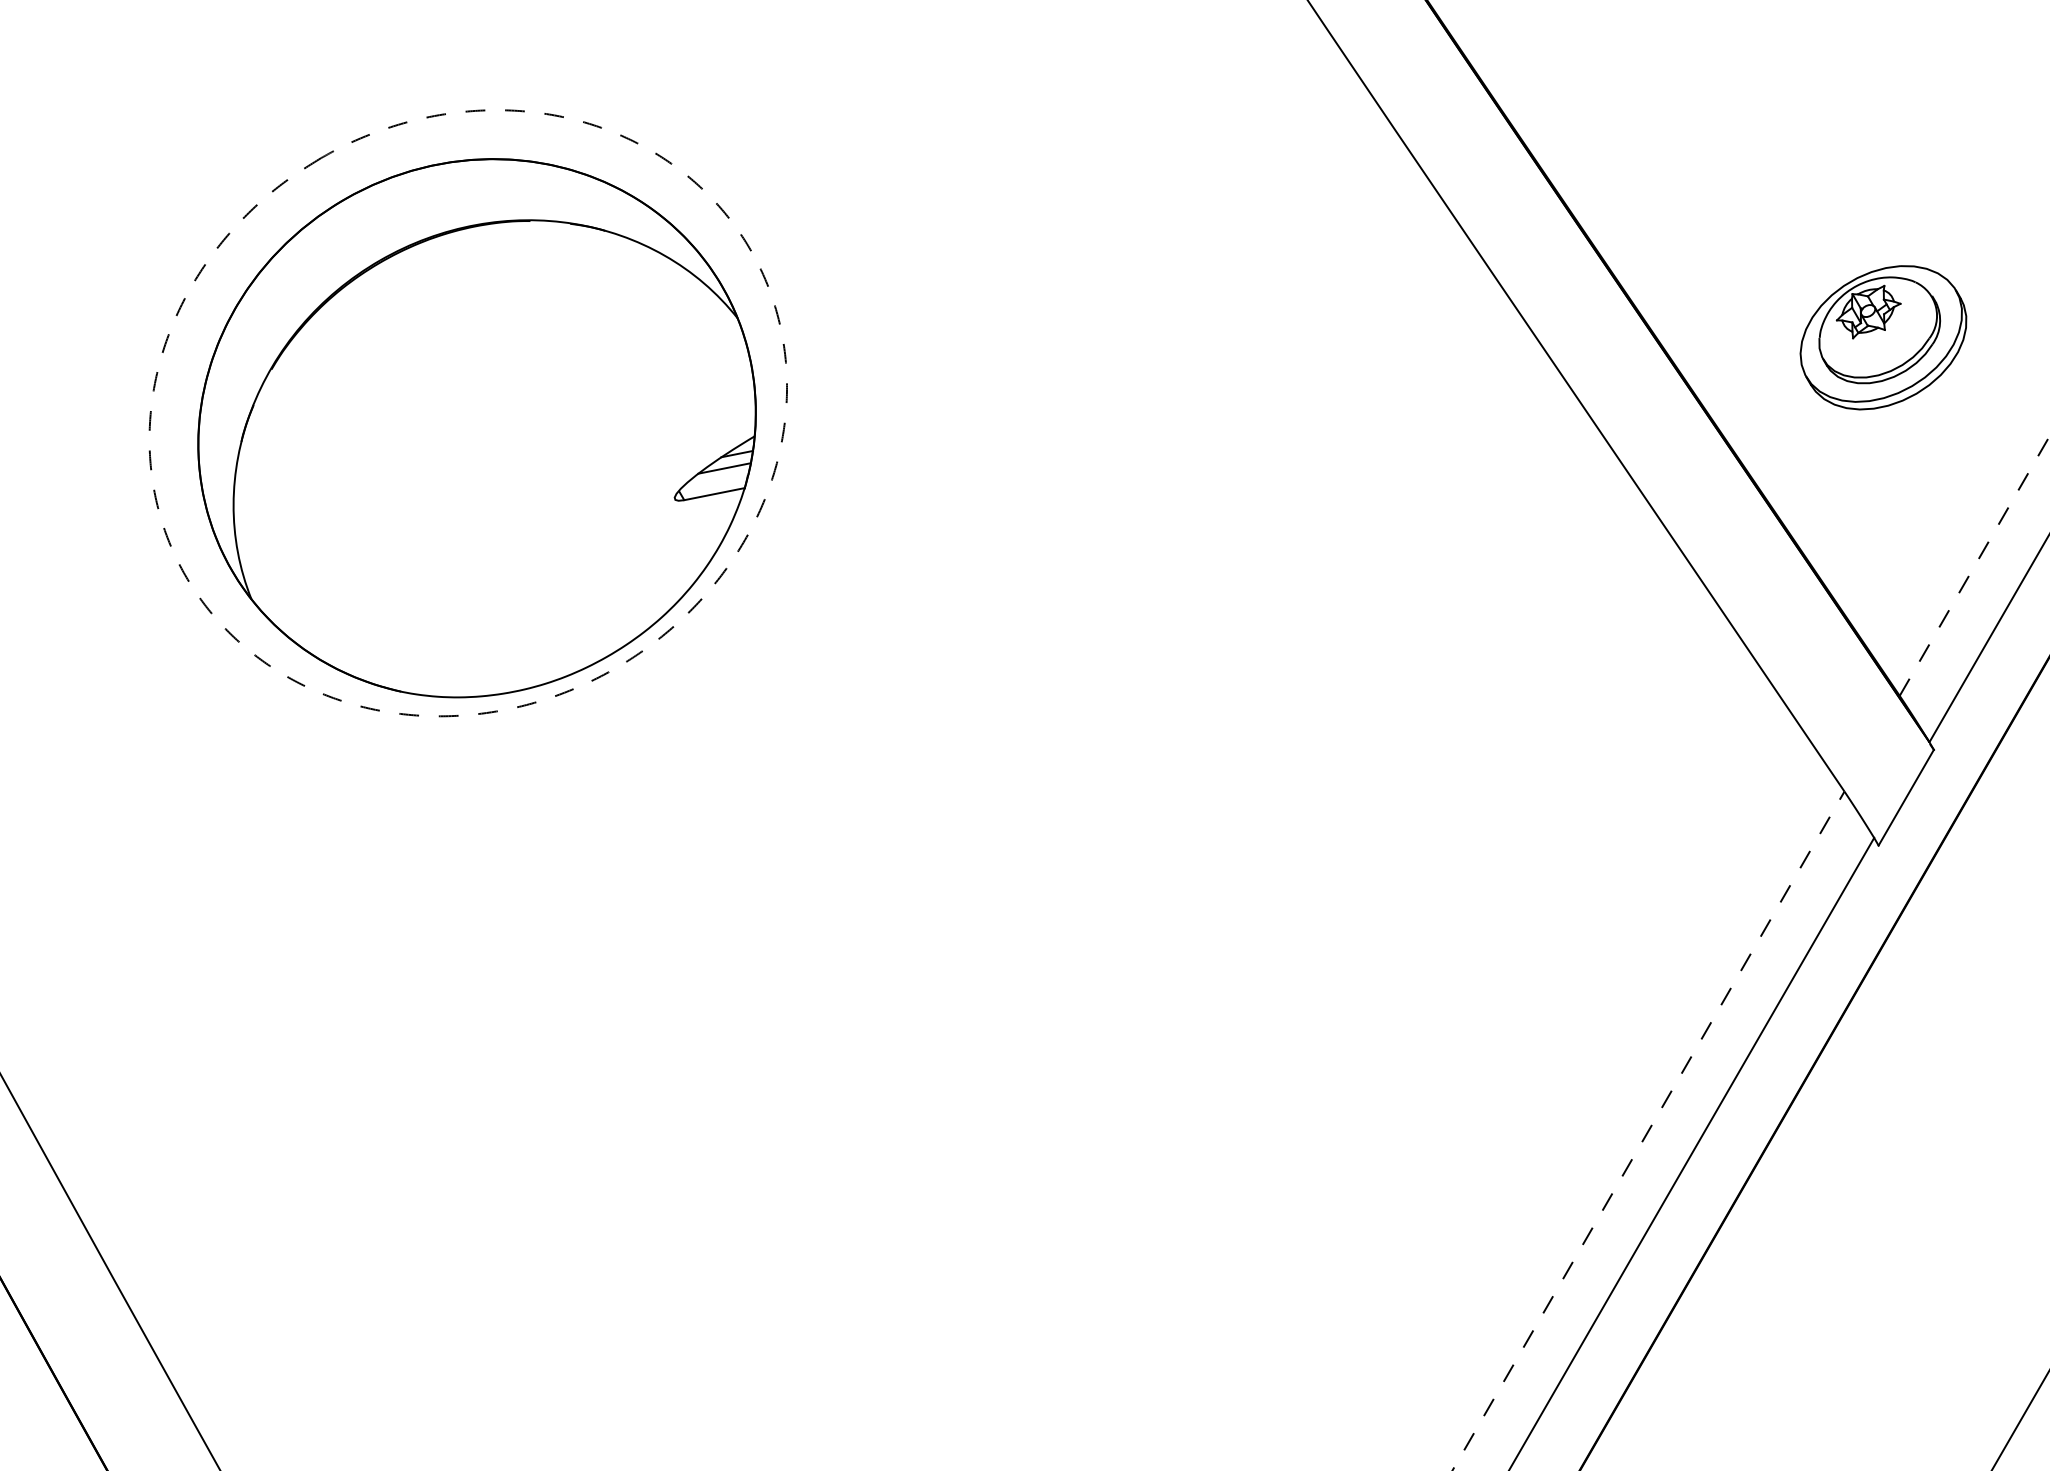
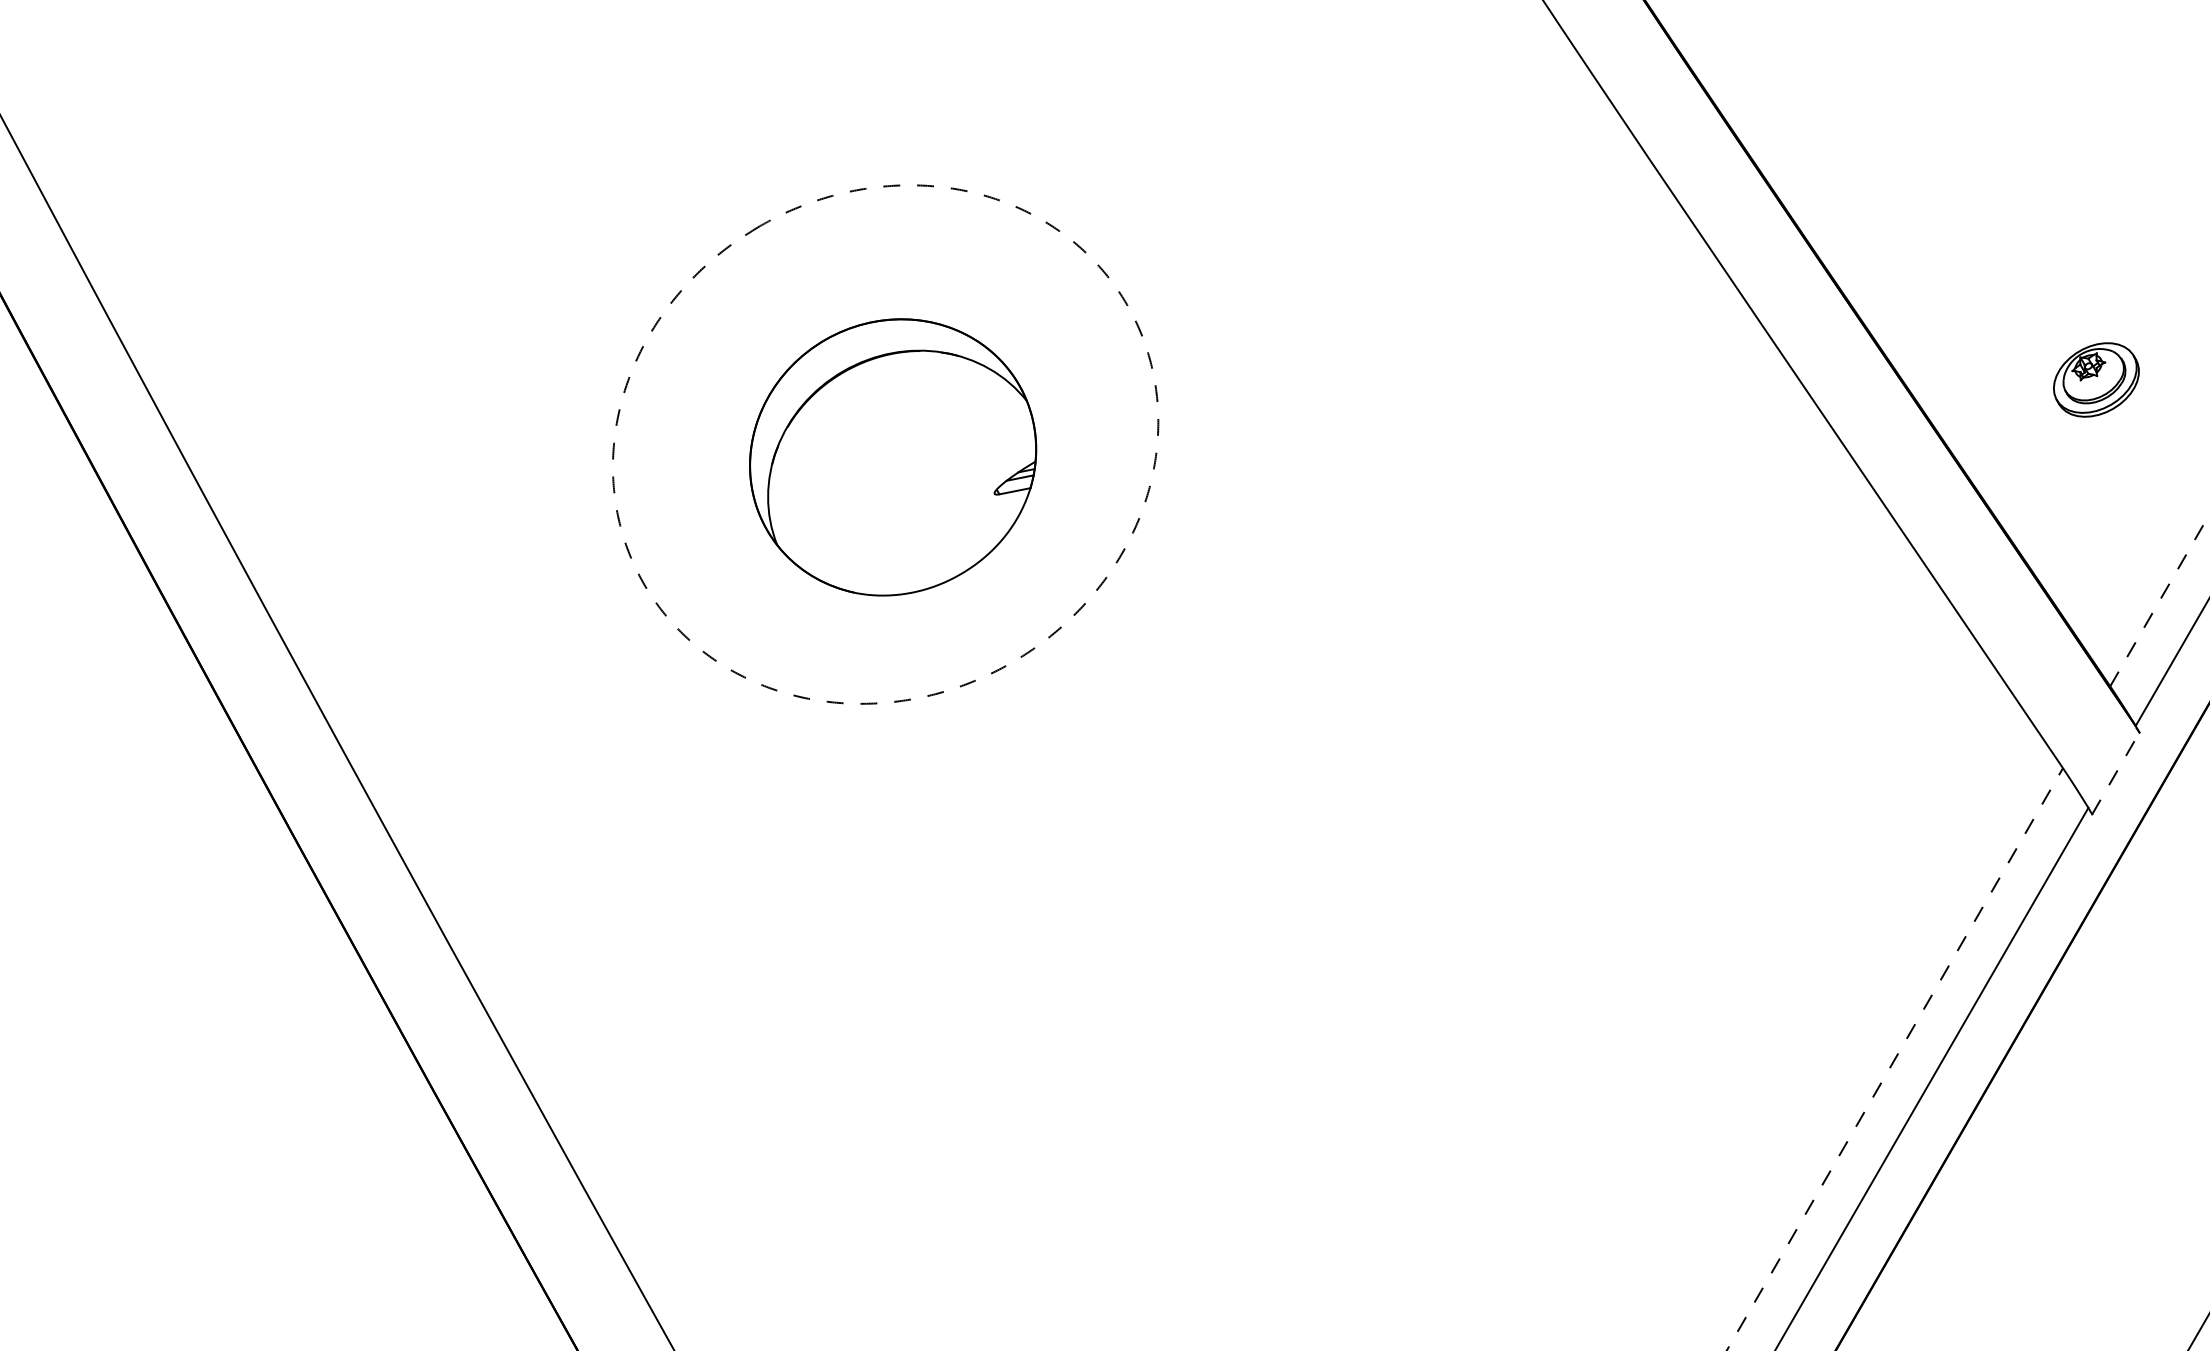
part: (1883, 337) -> (2096, 379), size x0.6
part: (476, 428) -> (892, 457), size x0.6
line: (1907, 797) -> (2116, 773), solid -> dashed

